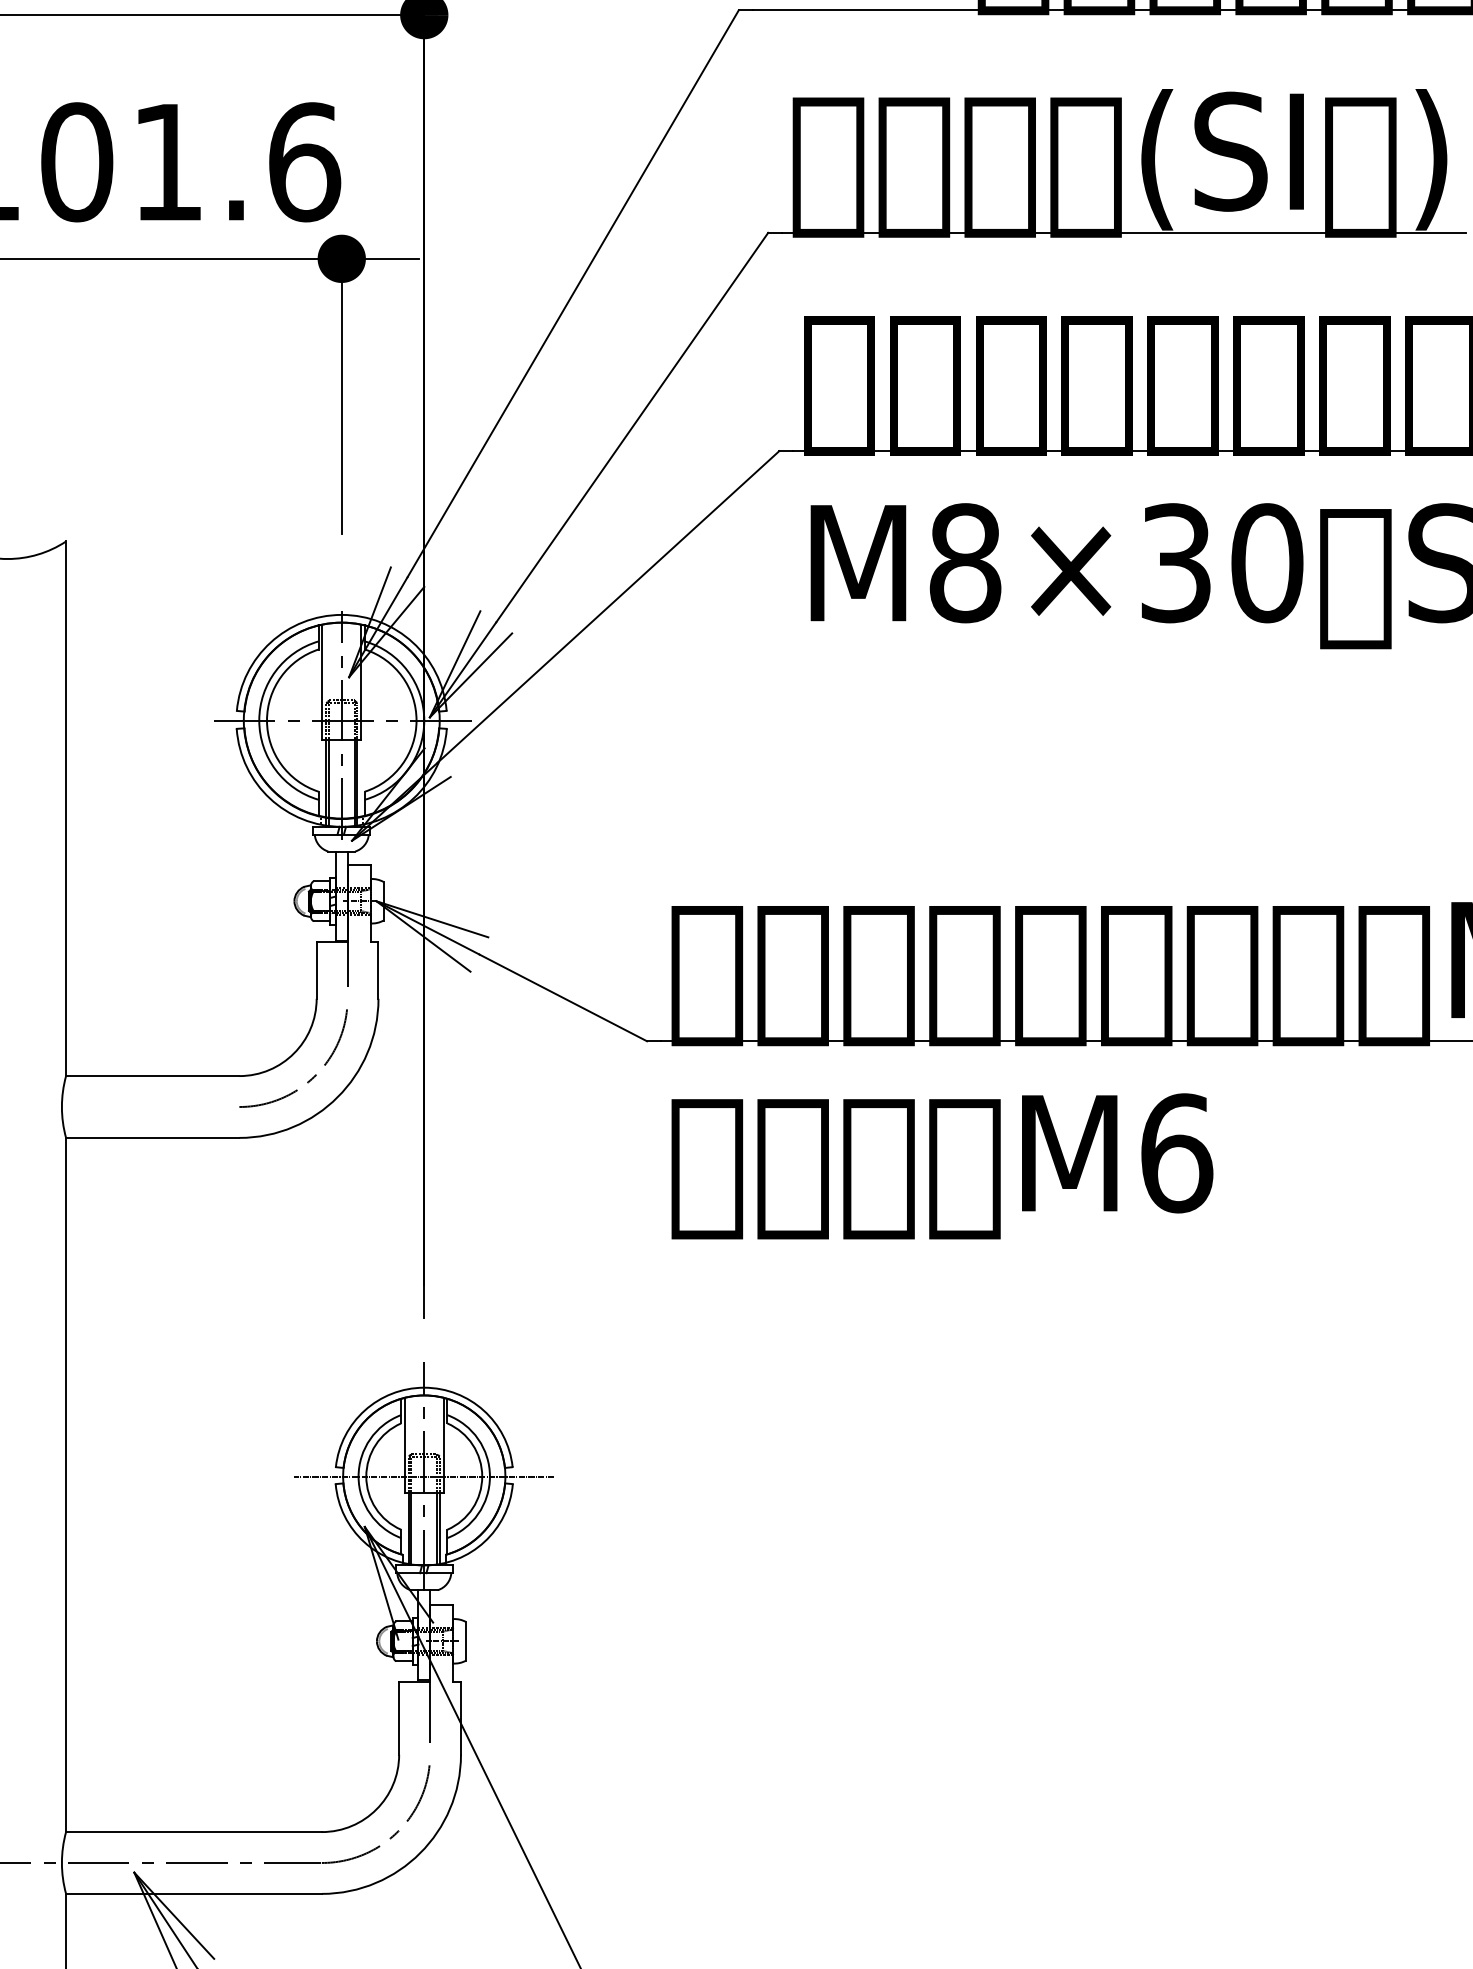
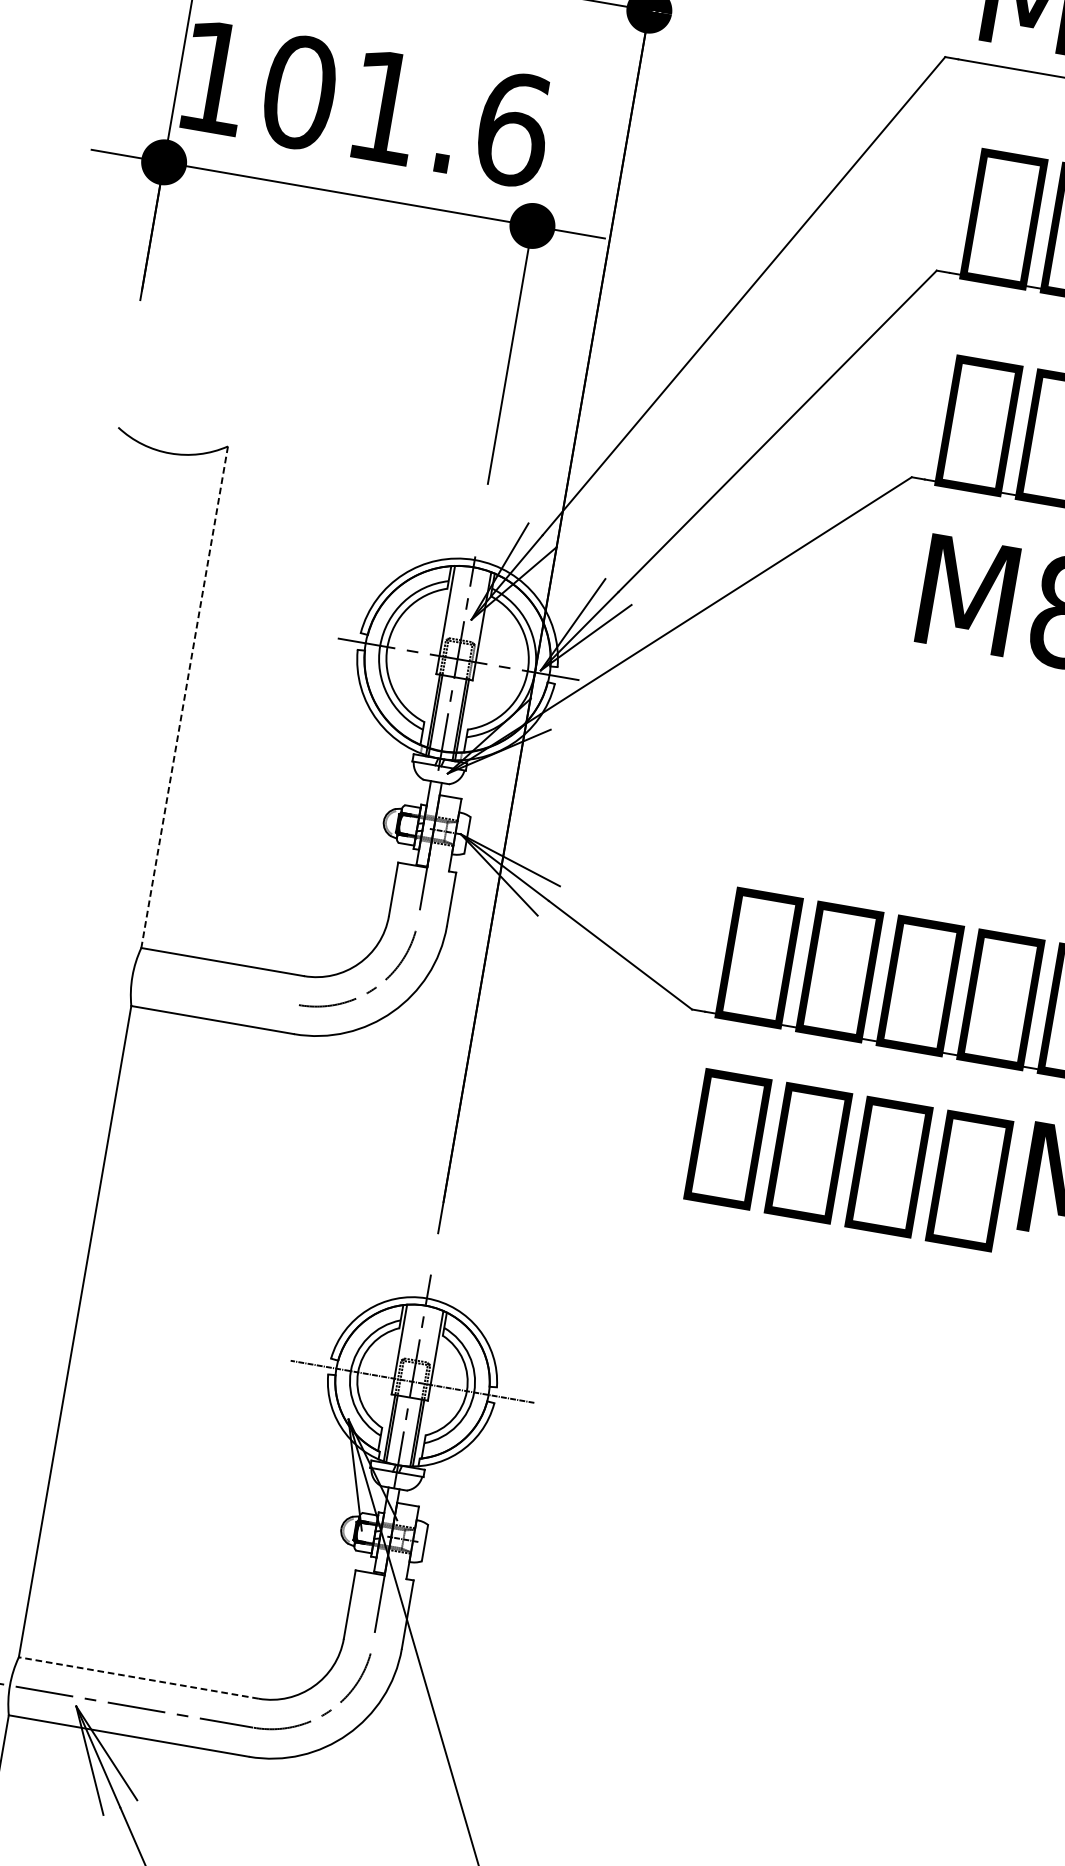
line: (66, 809) -> (184, 697), solid -> dashed
line: (193, 1832) -> (138, 1678), solid -> dashed

